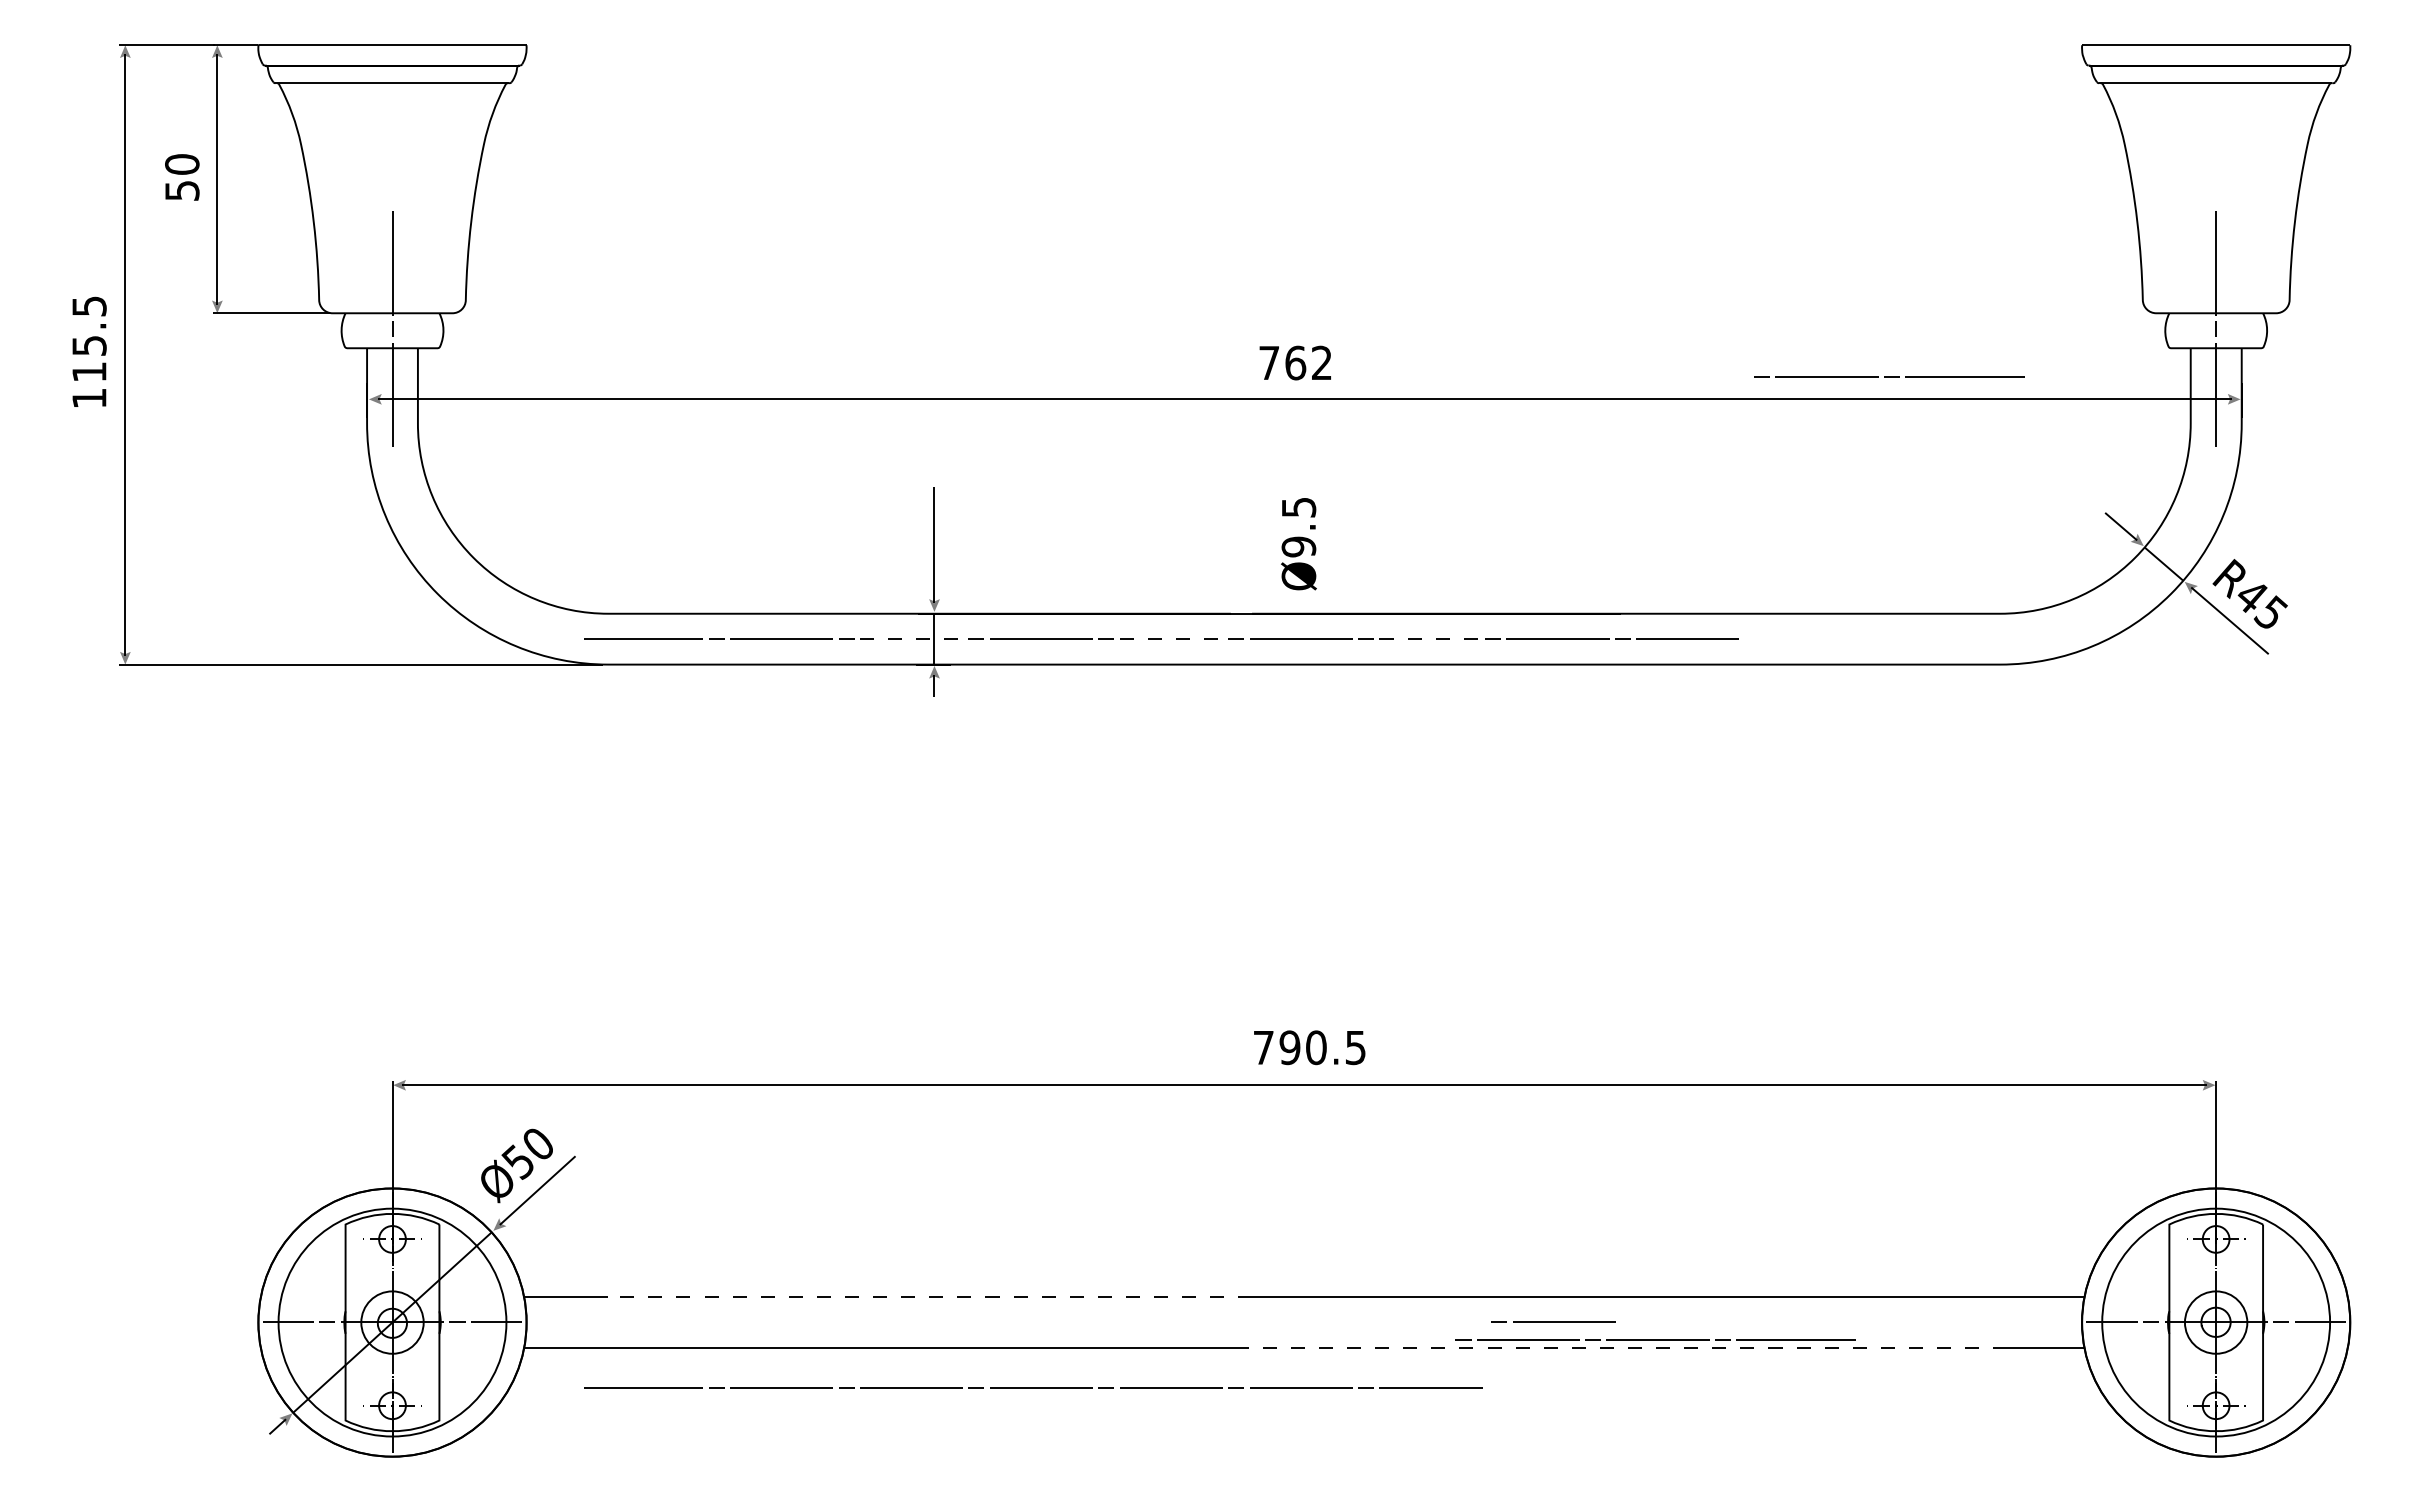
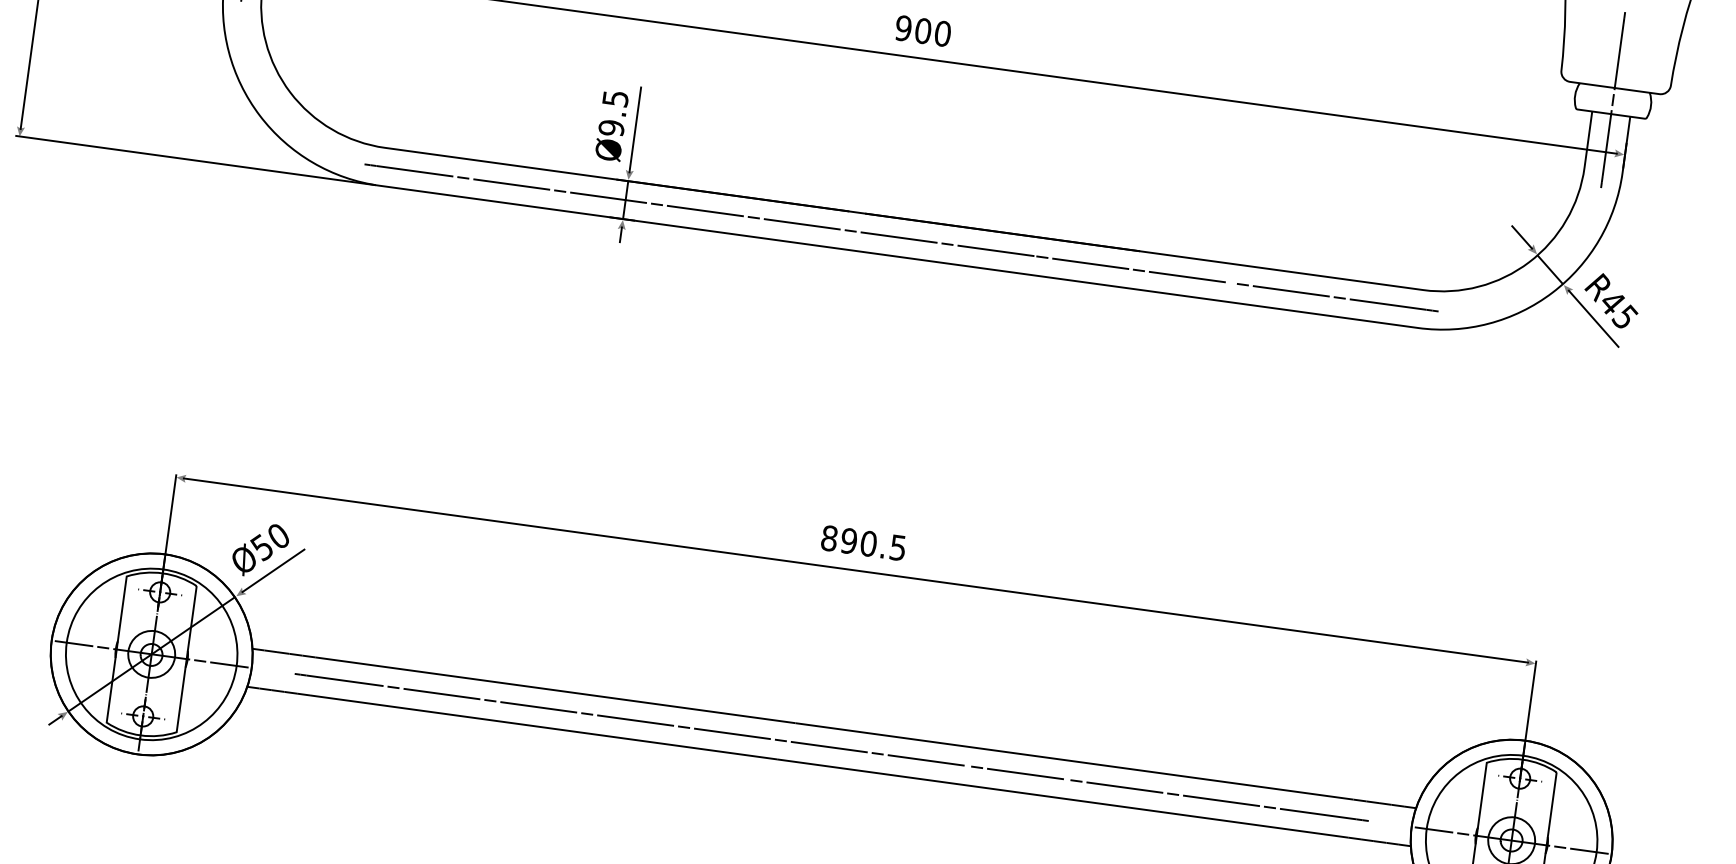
text: (1295, 362) -> (923, 30), 762 -> 900
line: (1889, 376) -> (1337, 297), moved
text: (1298, 544) -> (611, 126), moved
line: (911, 639) -> (608, 198), dashed -> solid
line: (1171, 639) -> (802, 224), dashed -> solid
line: (1431, 639) -> (996, 251), dashed -> solid
text: (1263, 1047) -> (829, 538), 790.5 -> 890.5
line: (929, 1297) -> (554, 690), dashed -> solid
line: (1655, 1339) -> (1219, 799), moved
line: (1617, 1348) -> (1062, 798), dashed -> solid
line: (1033, 1387) -> (629, 719), moved

